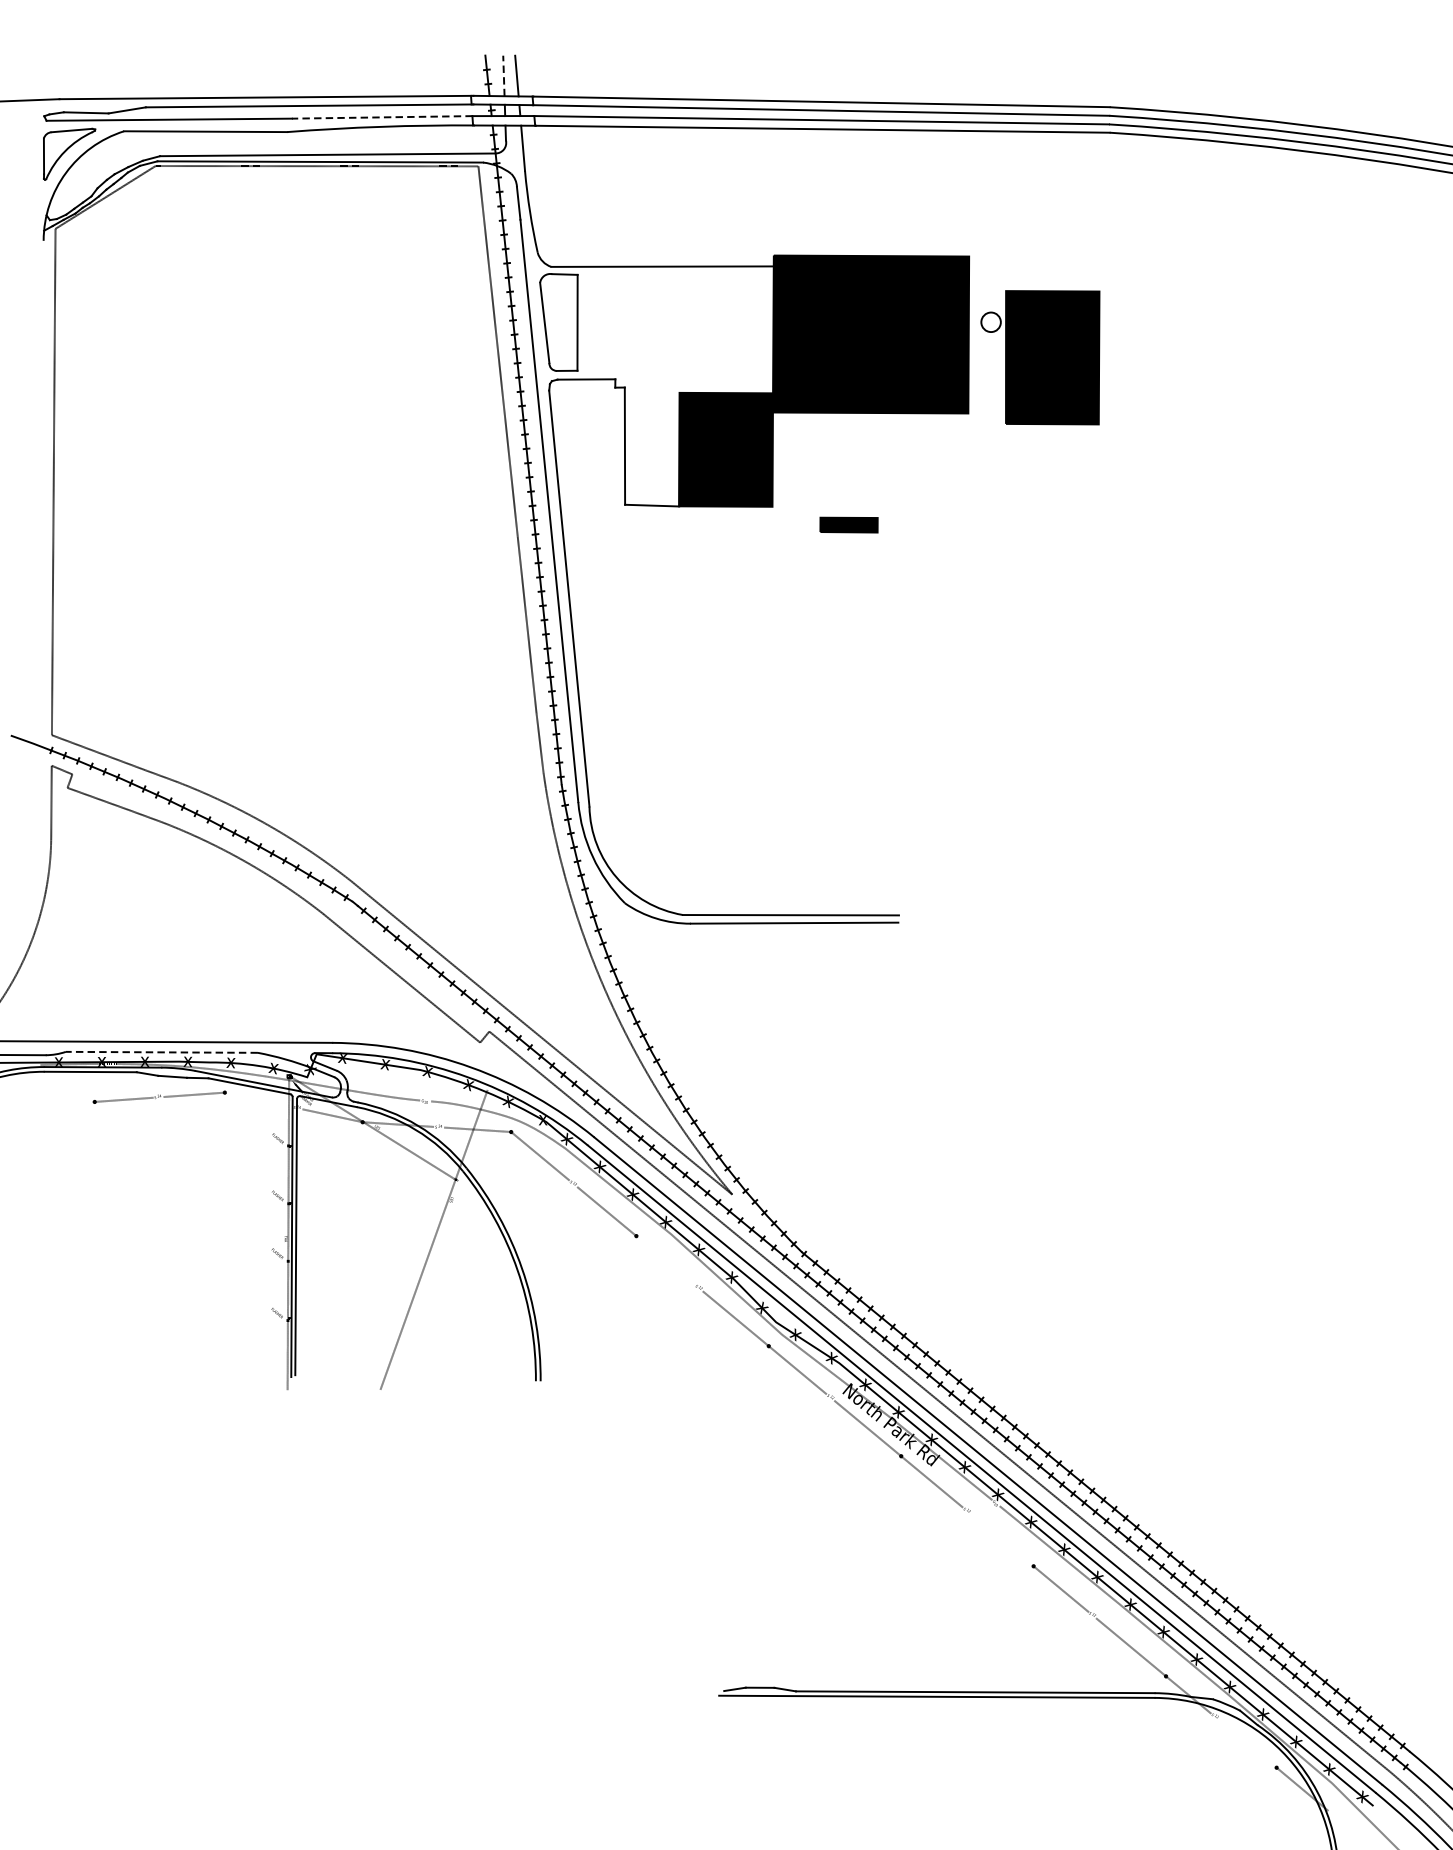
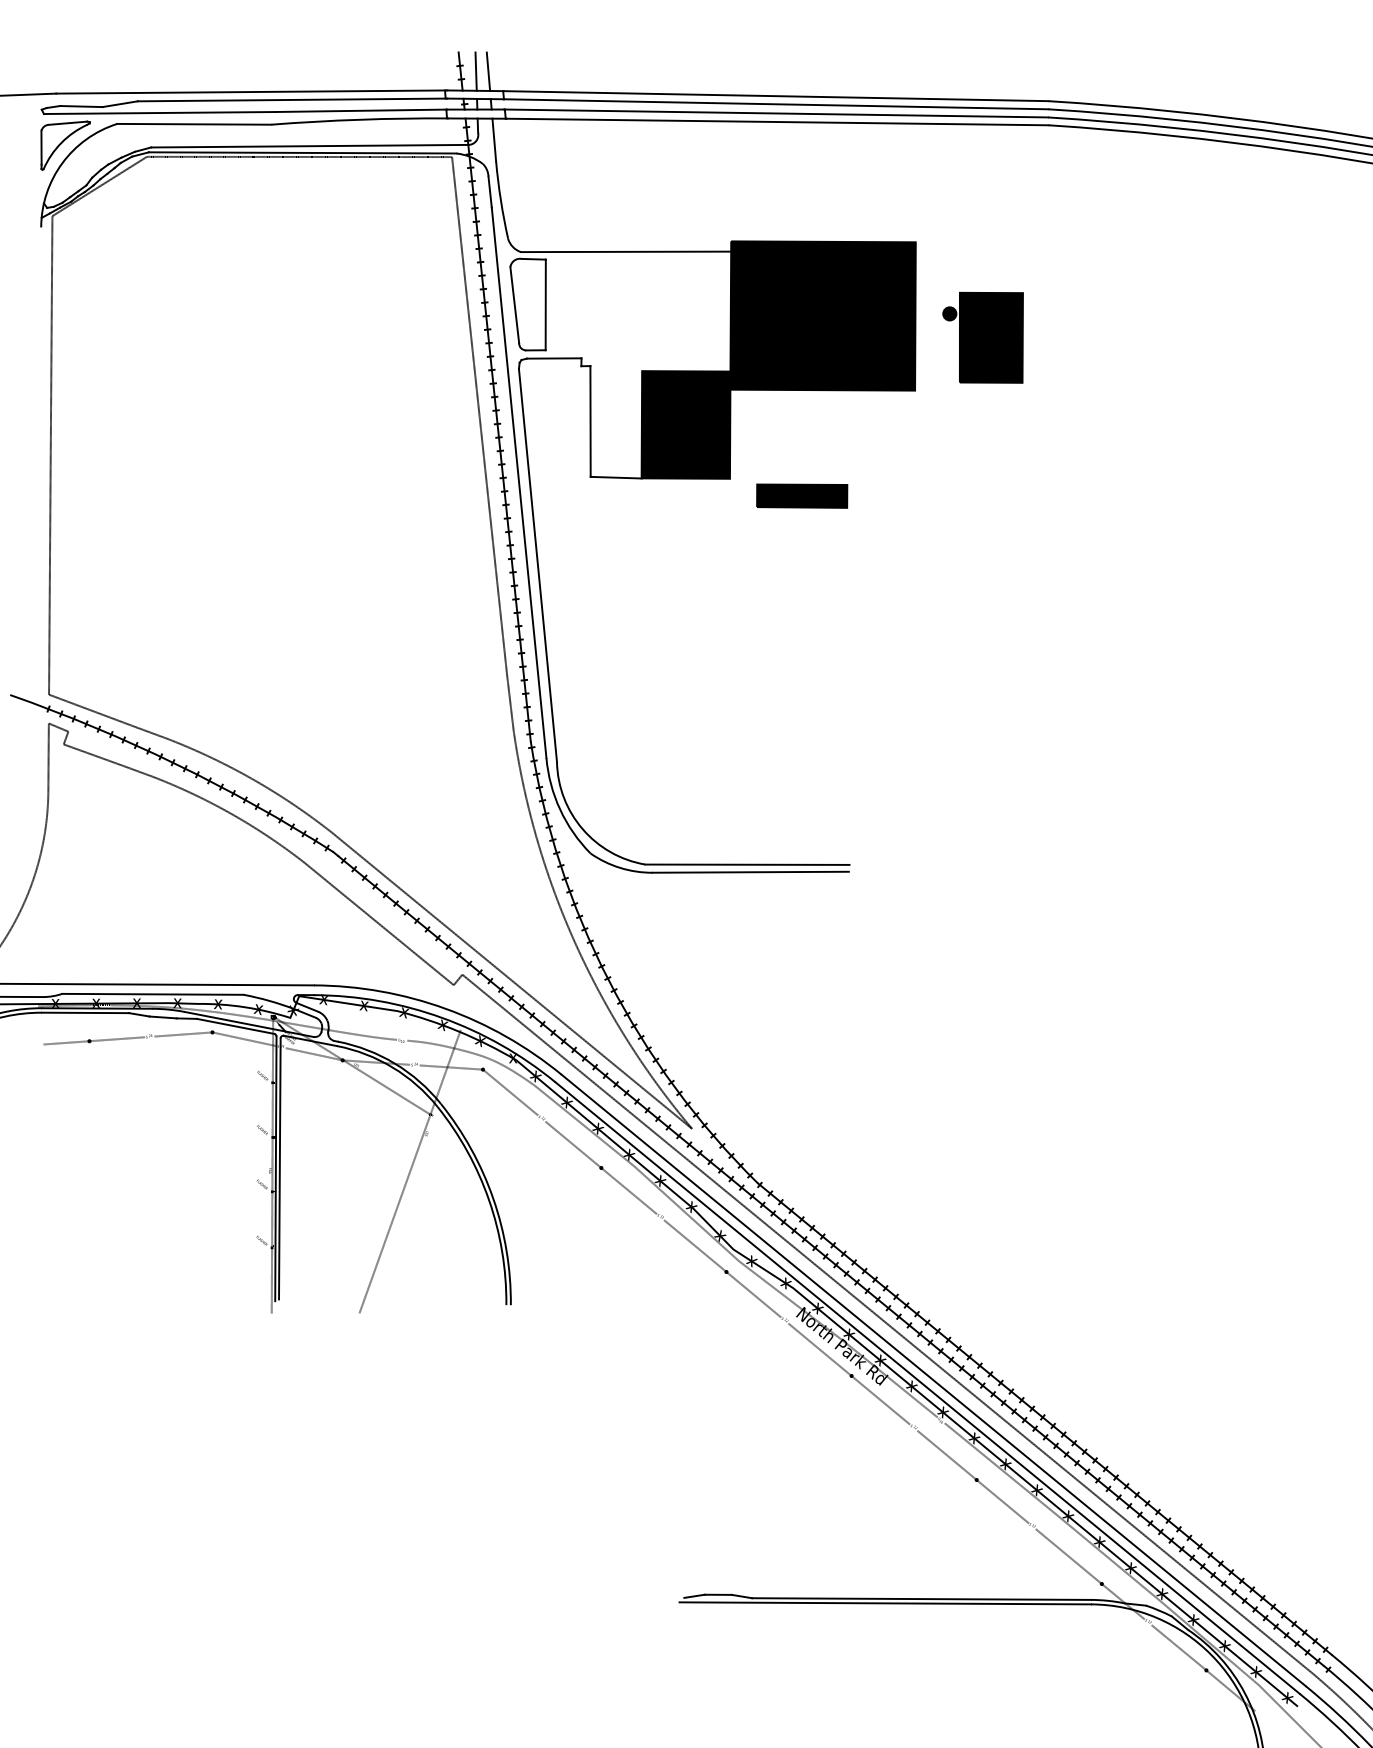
line: (504, 75) -> (476, 71), dashed -> solid
line: (381, 117) -> (360, 110), dashed -> solid
part: (1039, 357) -> (982, 337), size x0.71
part: (849, 524) -> (802, 495), size x1.67
line: (161, 1052) -> (152, 994), dashed -> solid
line: (258, 1100) -> (244, 1039), added
line: (69, 1103) -> (65, 1042), added
line: (666, 1260) -> (629, 1191), added
line: (1001, 1539) -> (946, 1454), added
line: (1247, 1743) -> (1178, 1647), added

